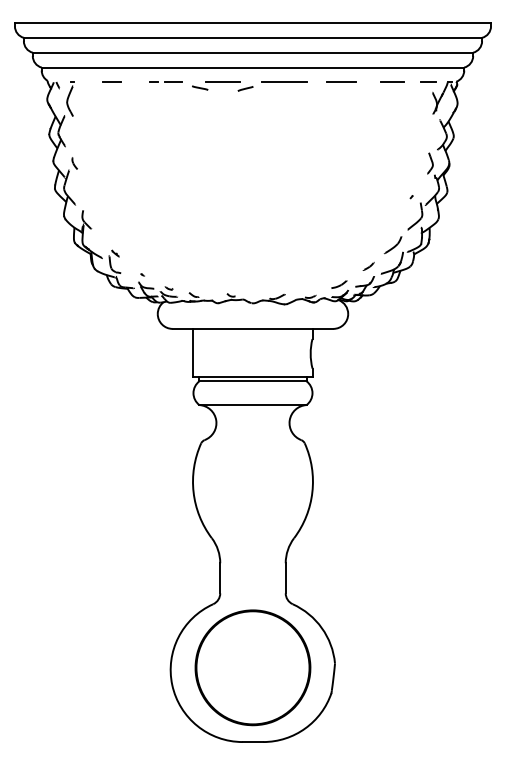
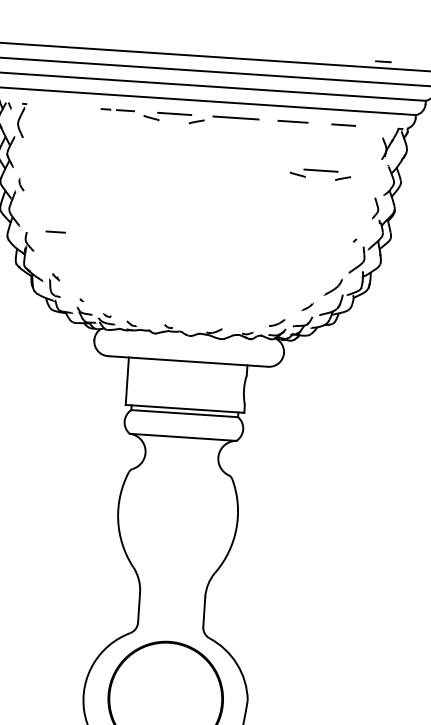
line: (111, 81) -> (55, 231), moved
line: (428, 81) -> (383, 60), moved
part: (372, 133) -> (320, 174), added

